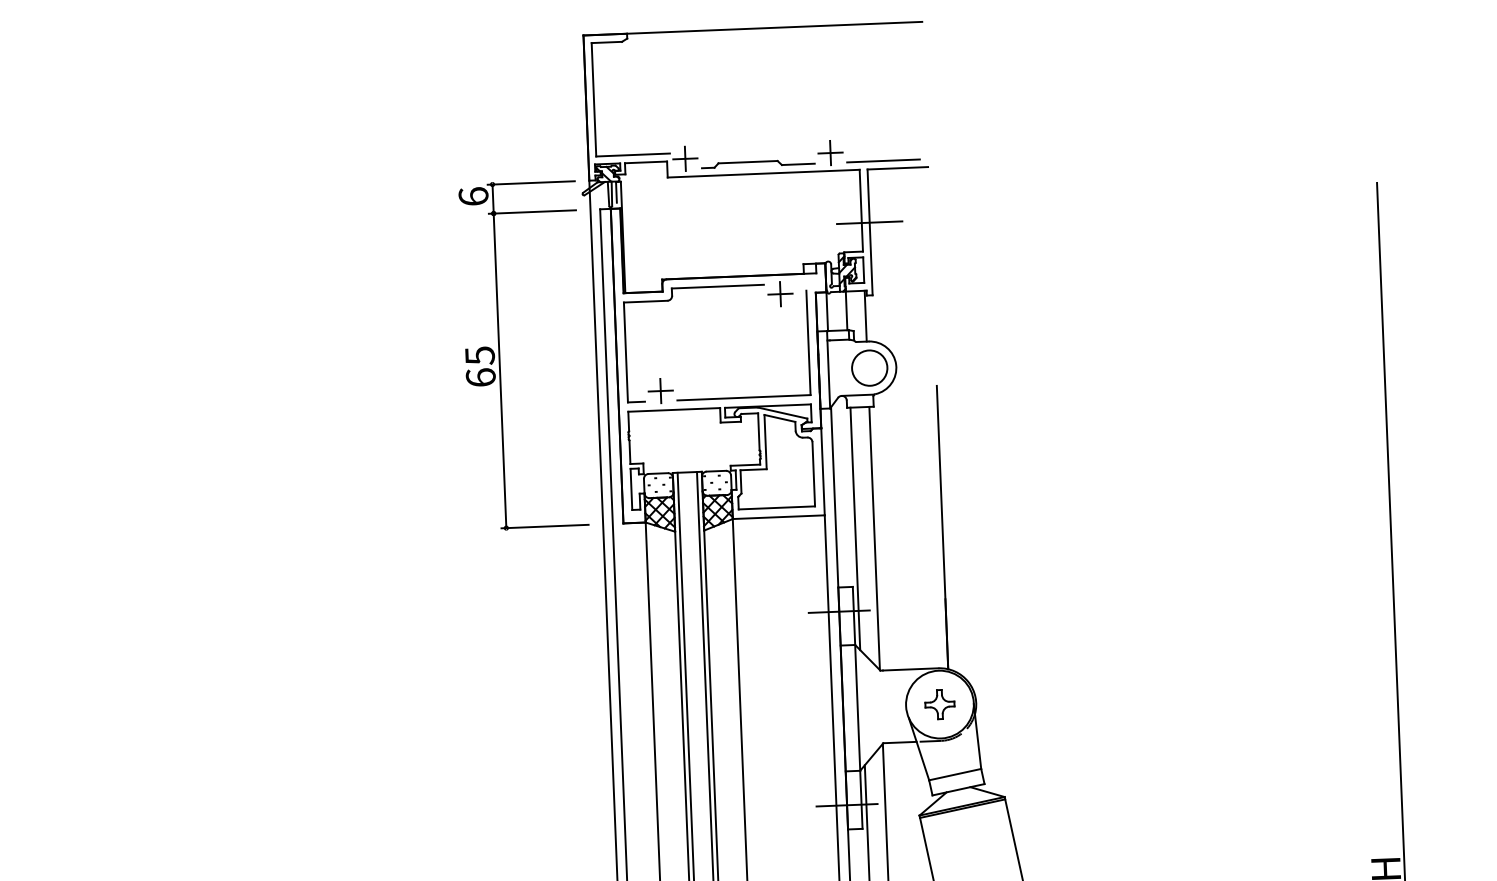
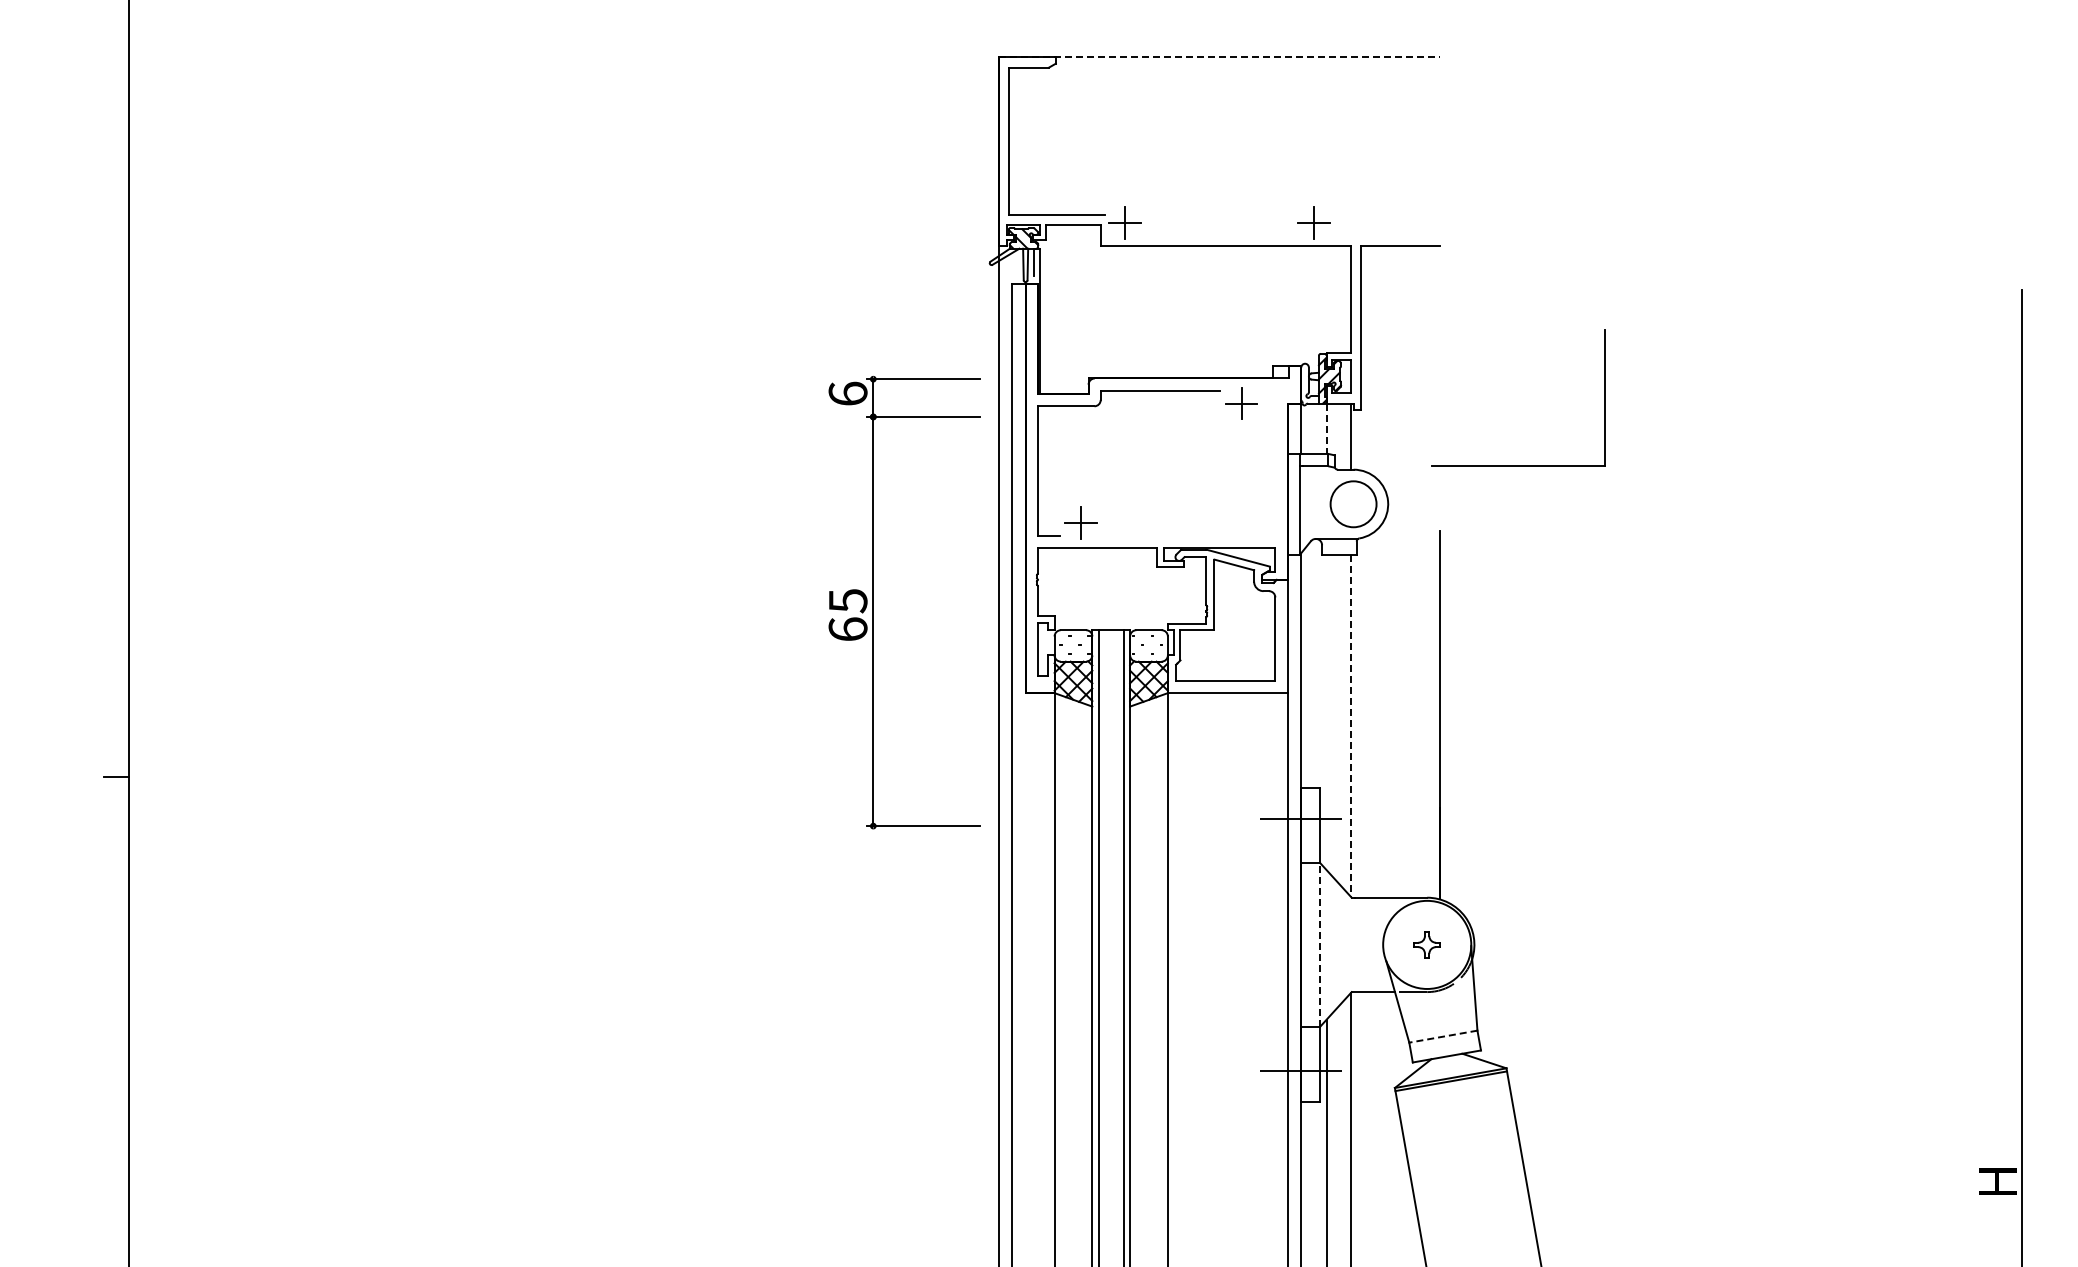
line: (753, 28) -> (1220, 57), solid -> dashed
line: (883, 160) -> (1382, 235), removed
part: (758, 163) -> (1219, 232), removed
line: (869, 222) -> (1360, 315), removed
line: (846, 311) -> (1326, 429), solid -> dashed
part: (499, 356) -> (873, 602), moved
part: (743, 397) -> (1518, 465), moved
line: (855, 529) -> (1326, 712), removed
line: (874, 539) -> (1351, 726), solid -> dashed
part: (939, 704) -> (1426, 944), size x0.7
line: (857, 707) -> (1320, 944), solid -> dashed
line: (955, 774) -> (1443, 1036), solid -> dashed

